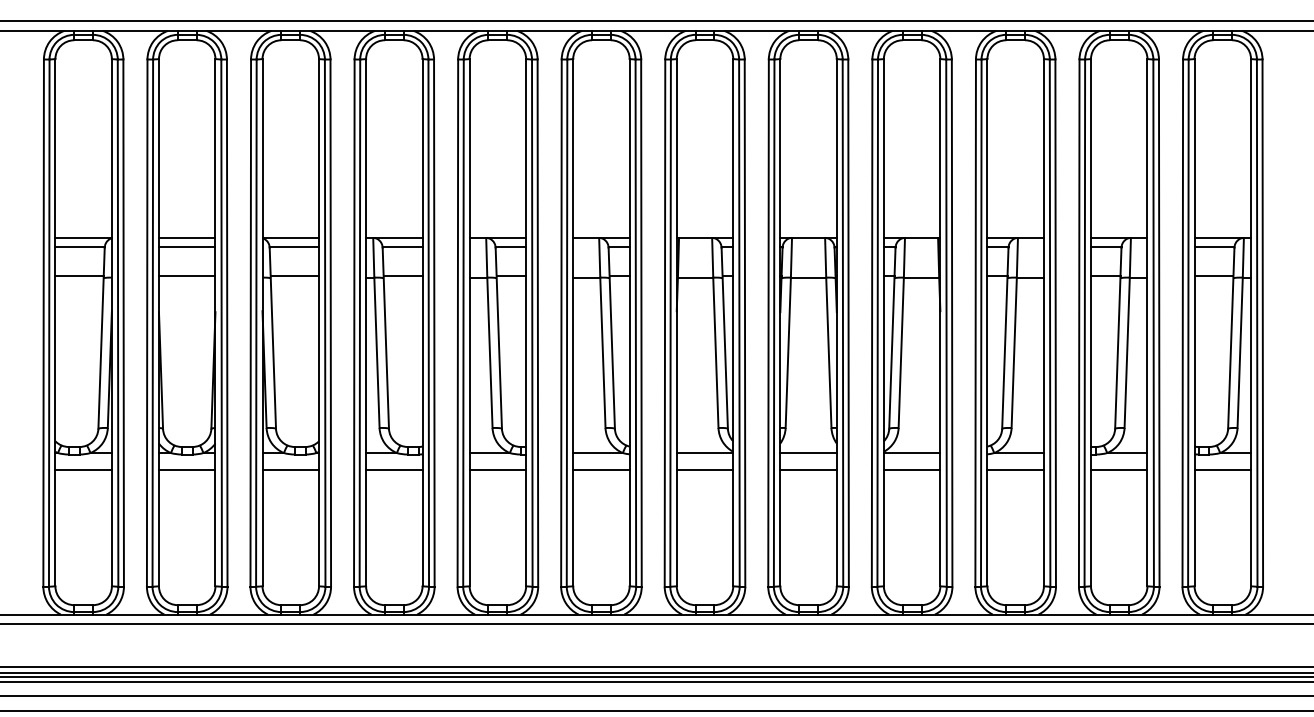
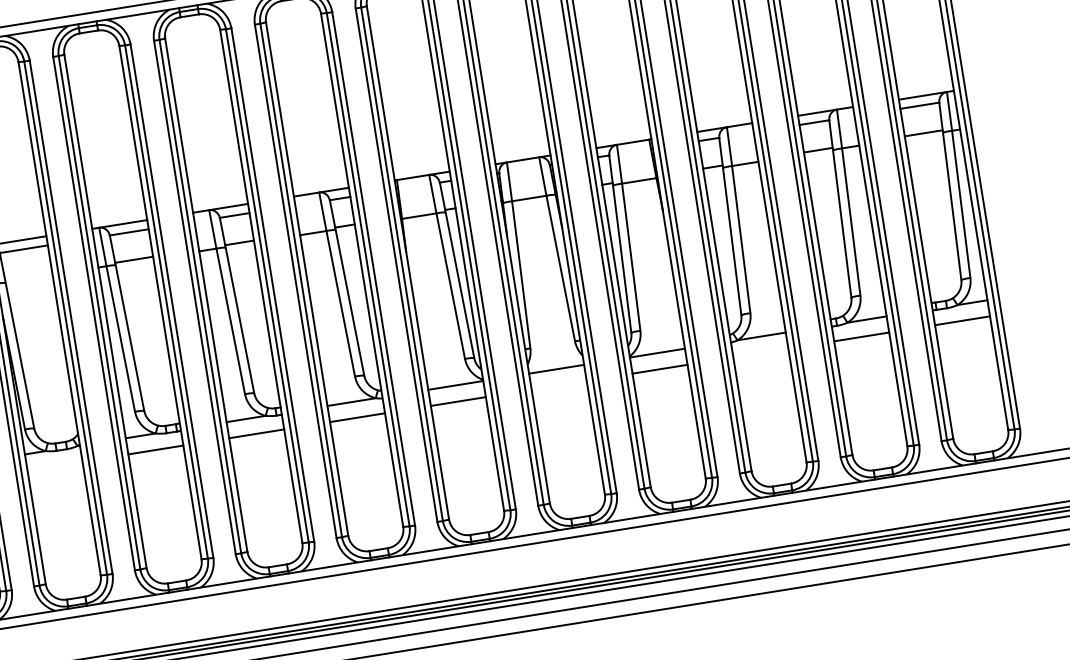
line: (294, 275) -> (28, 276), removed
line: (290, 469) -> (54, 466), removed
line: (808, 469) -> (559, 385), removed
line: (1015, 469) -> (760, 353), removed

